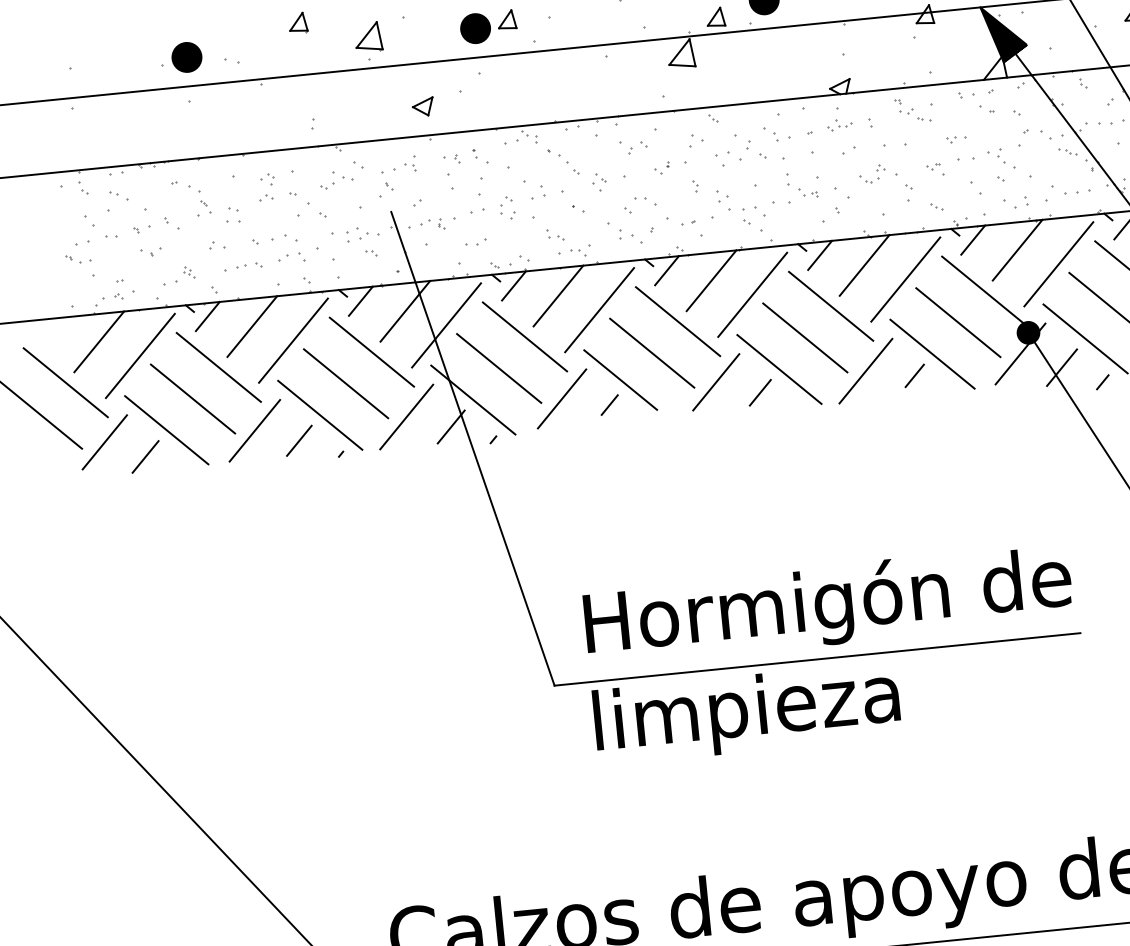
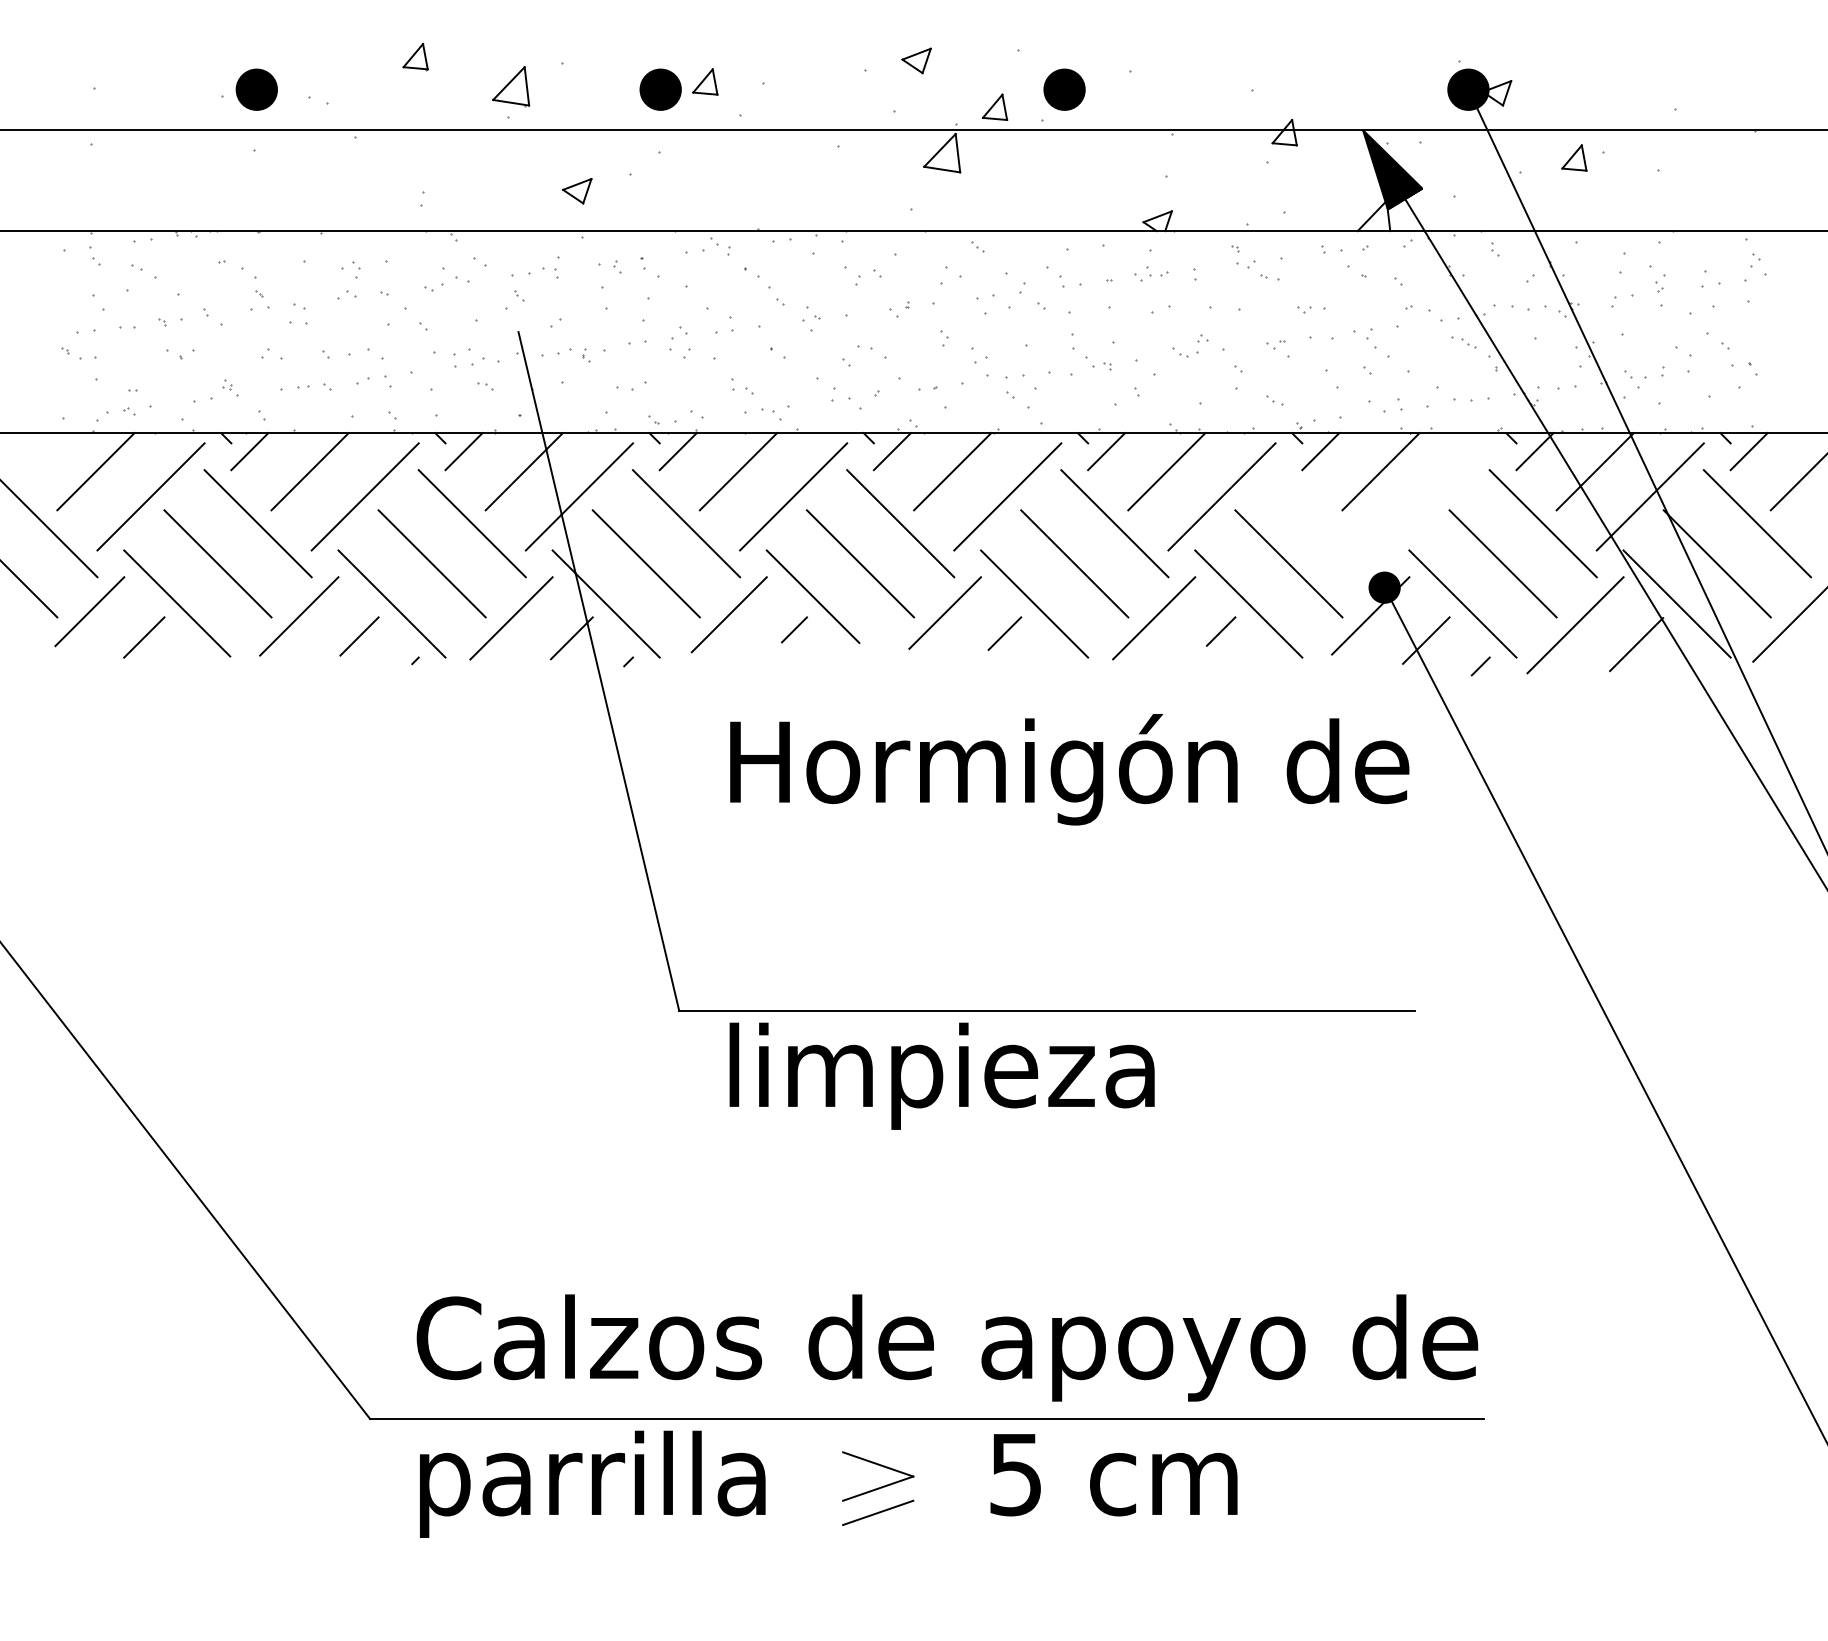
line: (1058, 264) -> (1435, 496), removed
line: (983, 290) -> (1328, 523), removed
text: (828, 605) -> (1069, 769), moved

